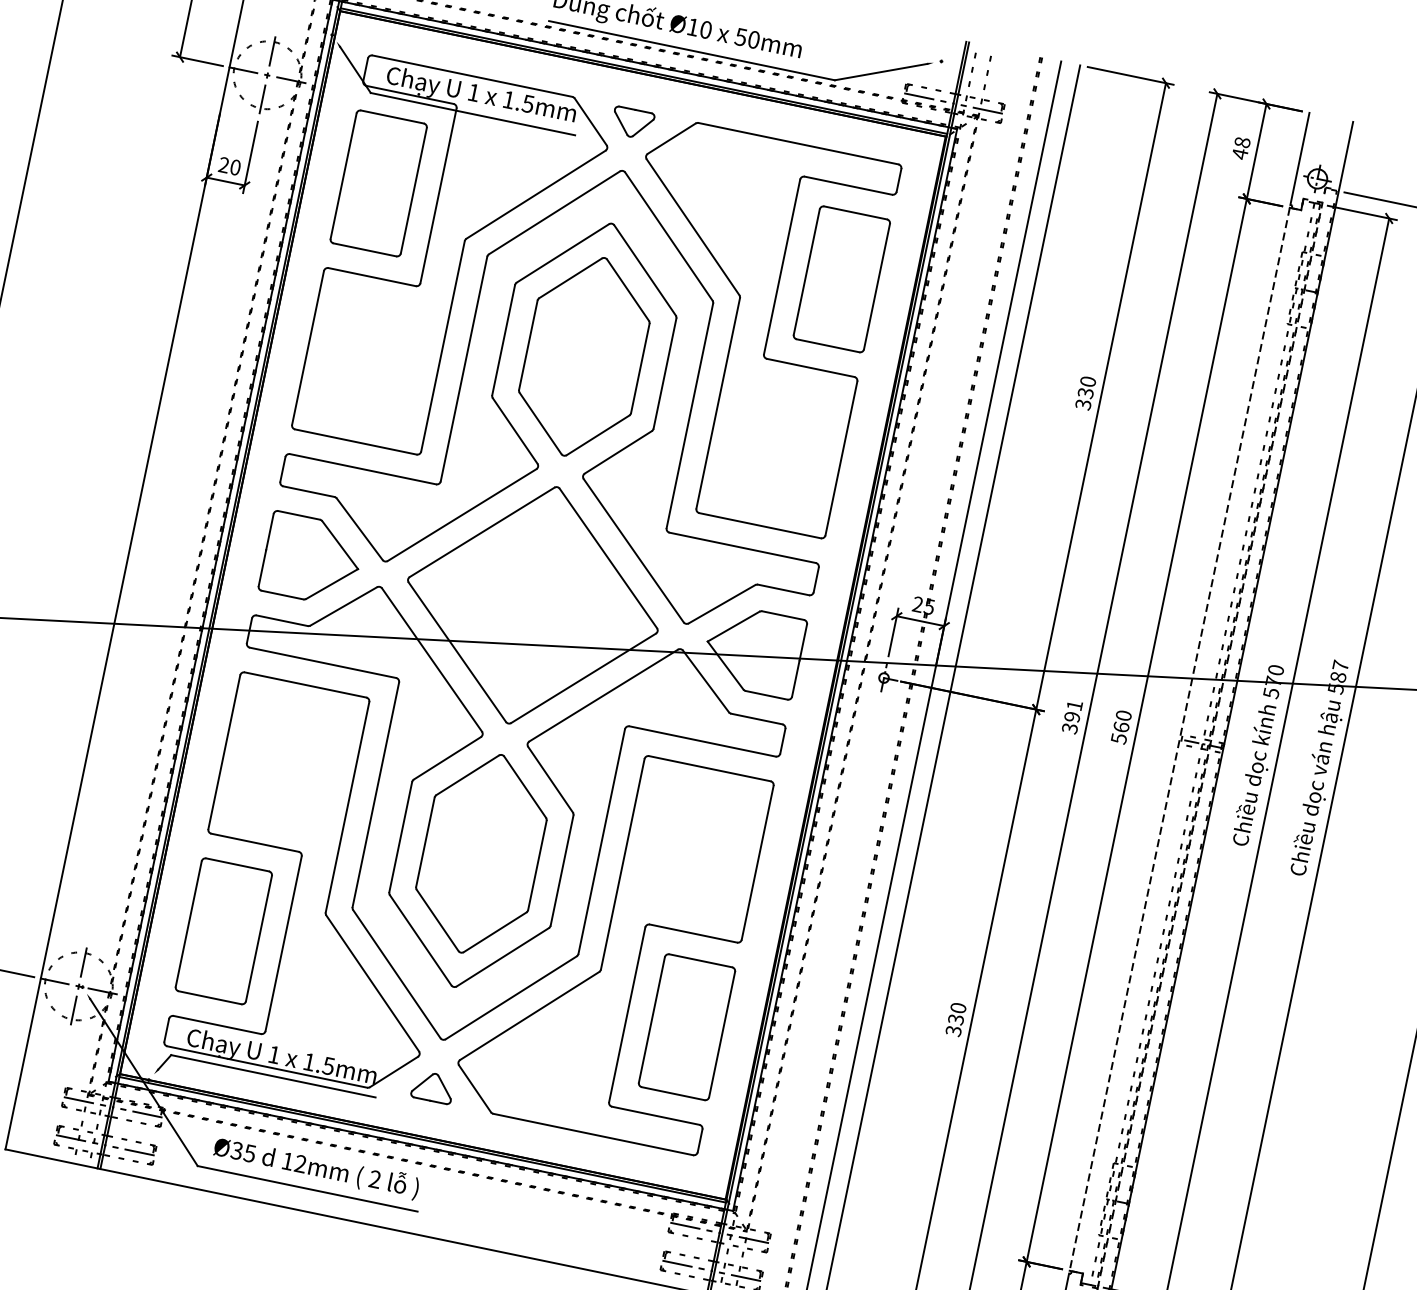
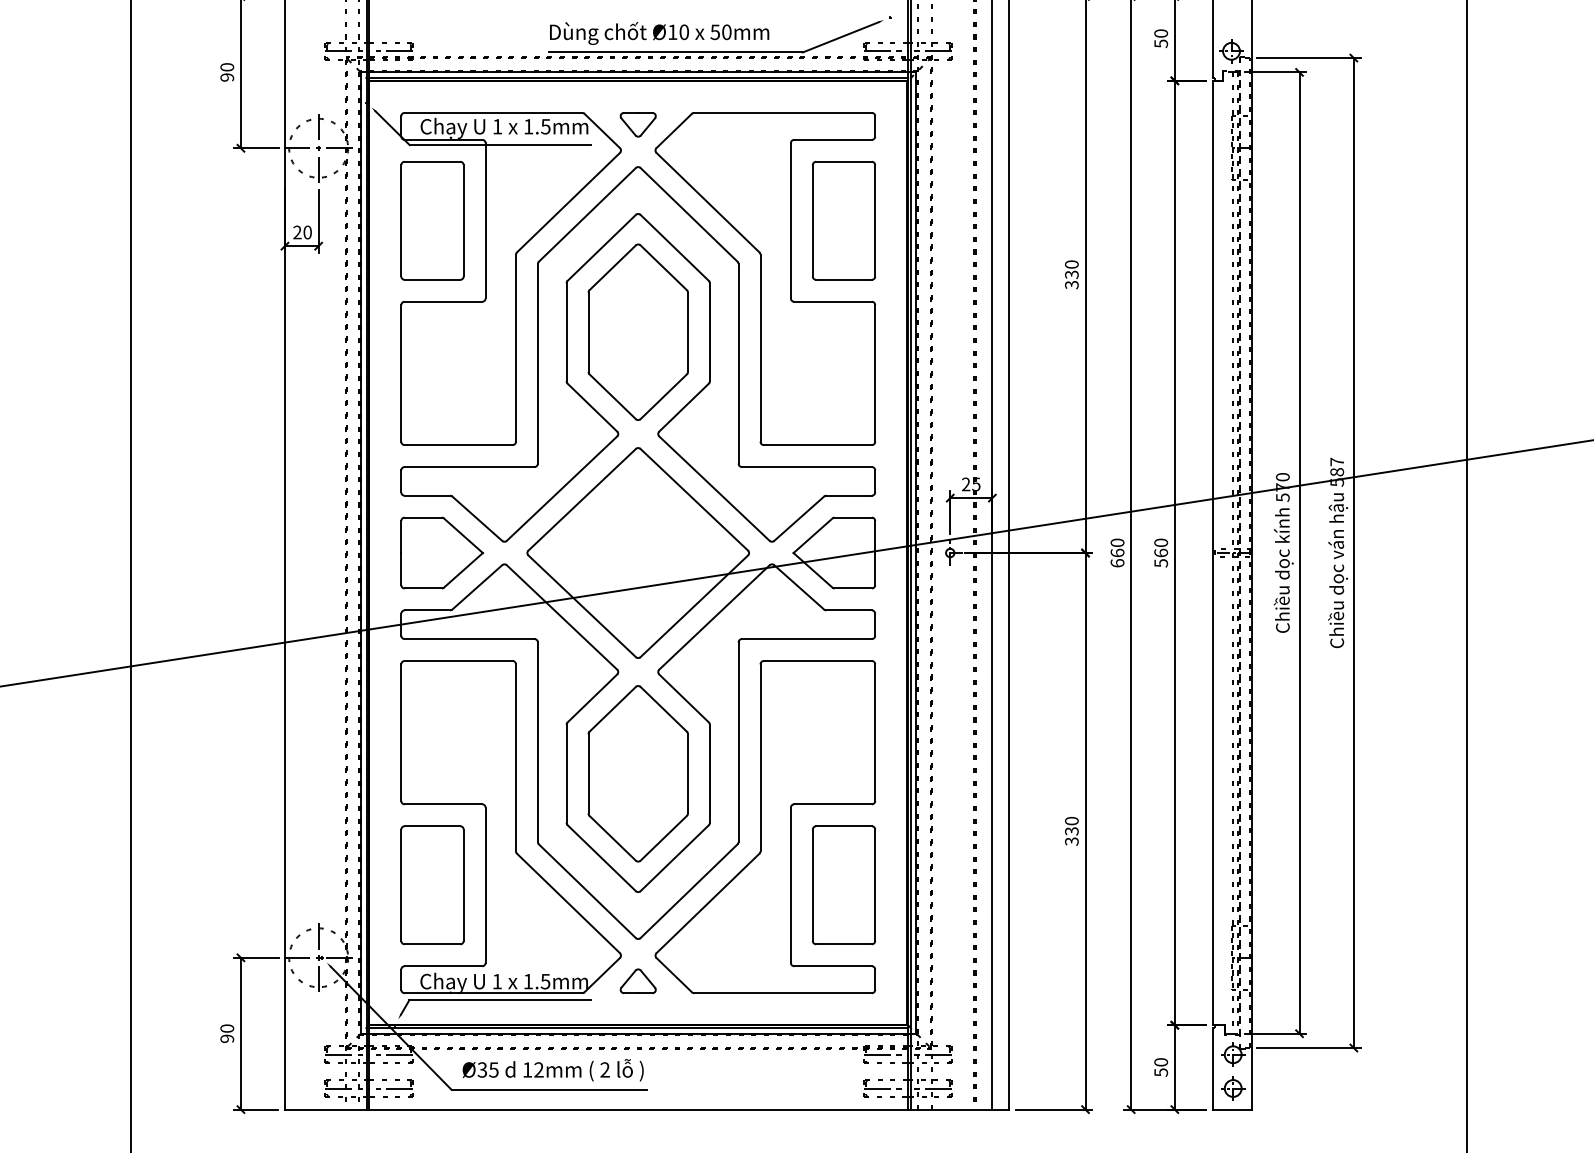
text: (1241, 148) -> (1161, 38), 48 -> 50
text: (1072, 716) -> (1117, 552), 391 -> 660
line: (1179, 739) -> (1212, 553), dashed -> solid

